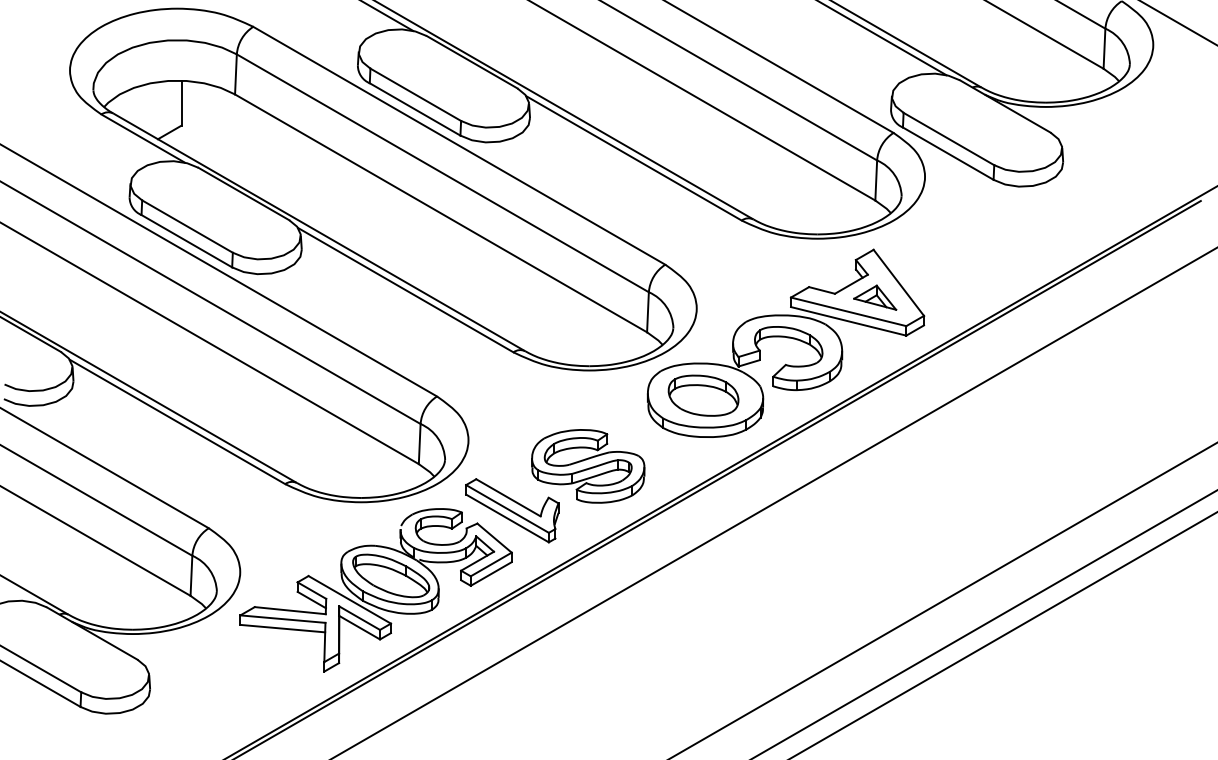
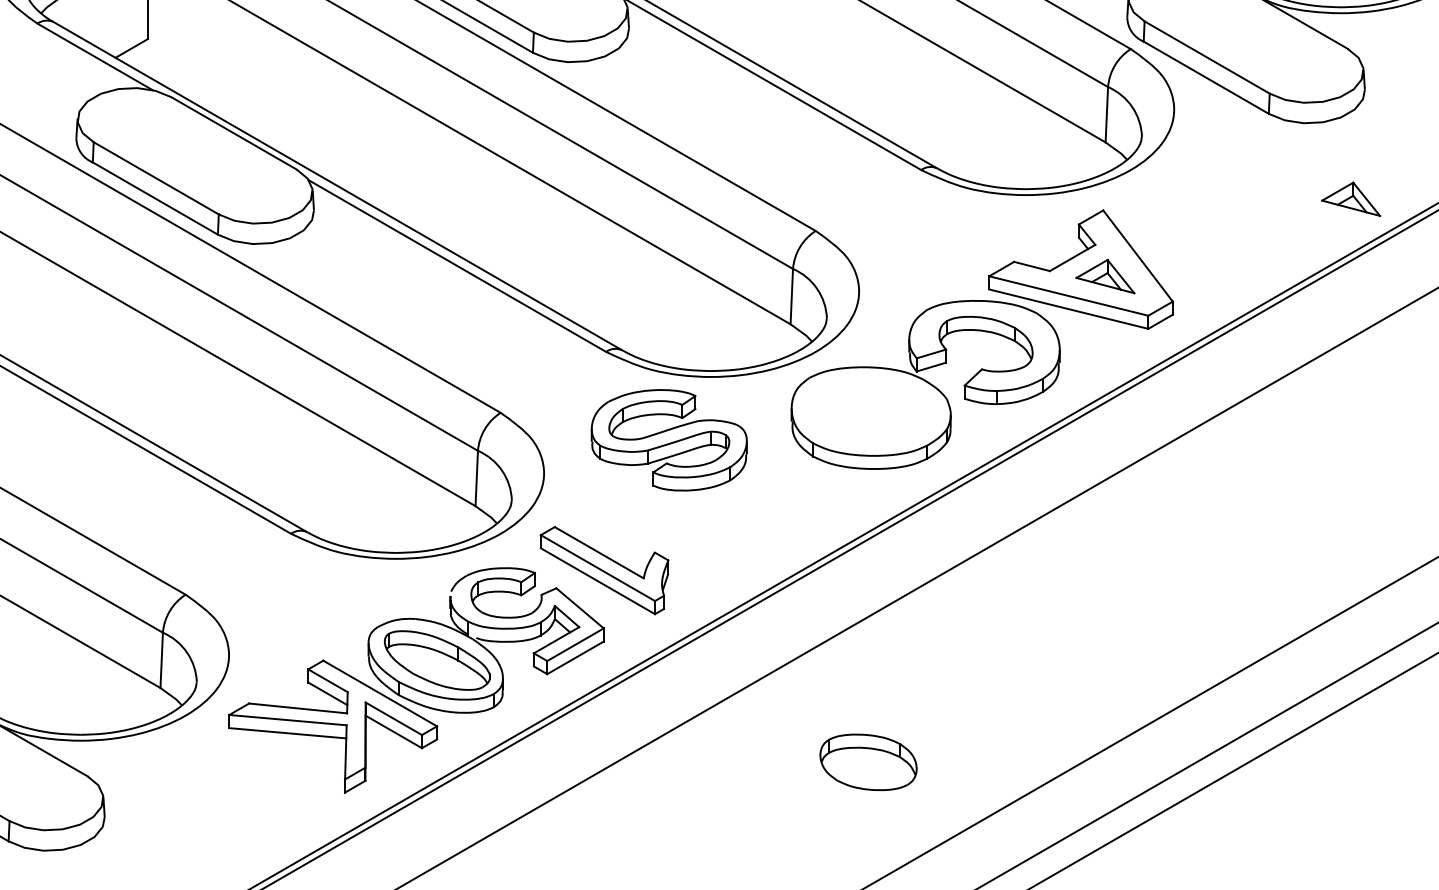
part: (1053, 241) -> (1351, 198), added
part: (703, 395) -> (868, 762), moved
part: (588, 466) -> (669, 440), moved

